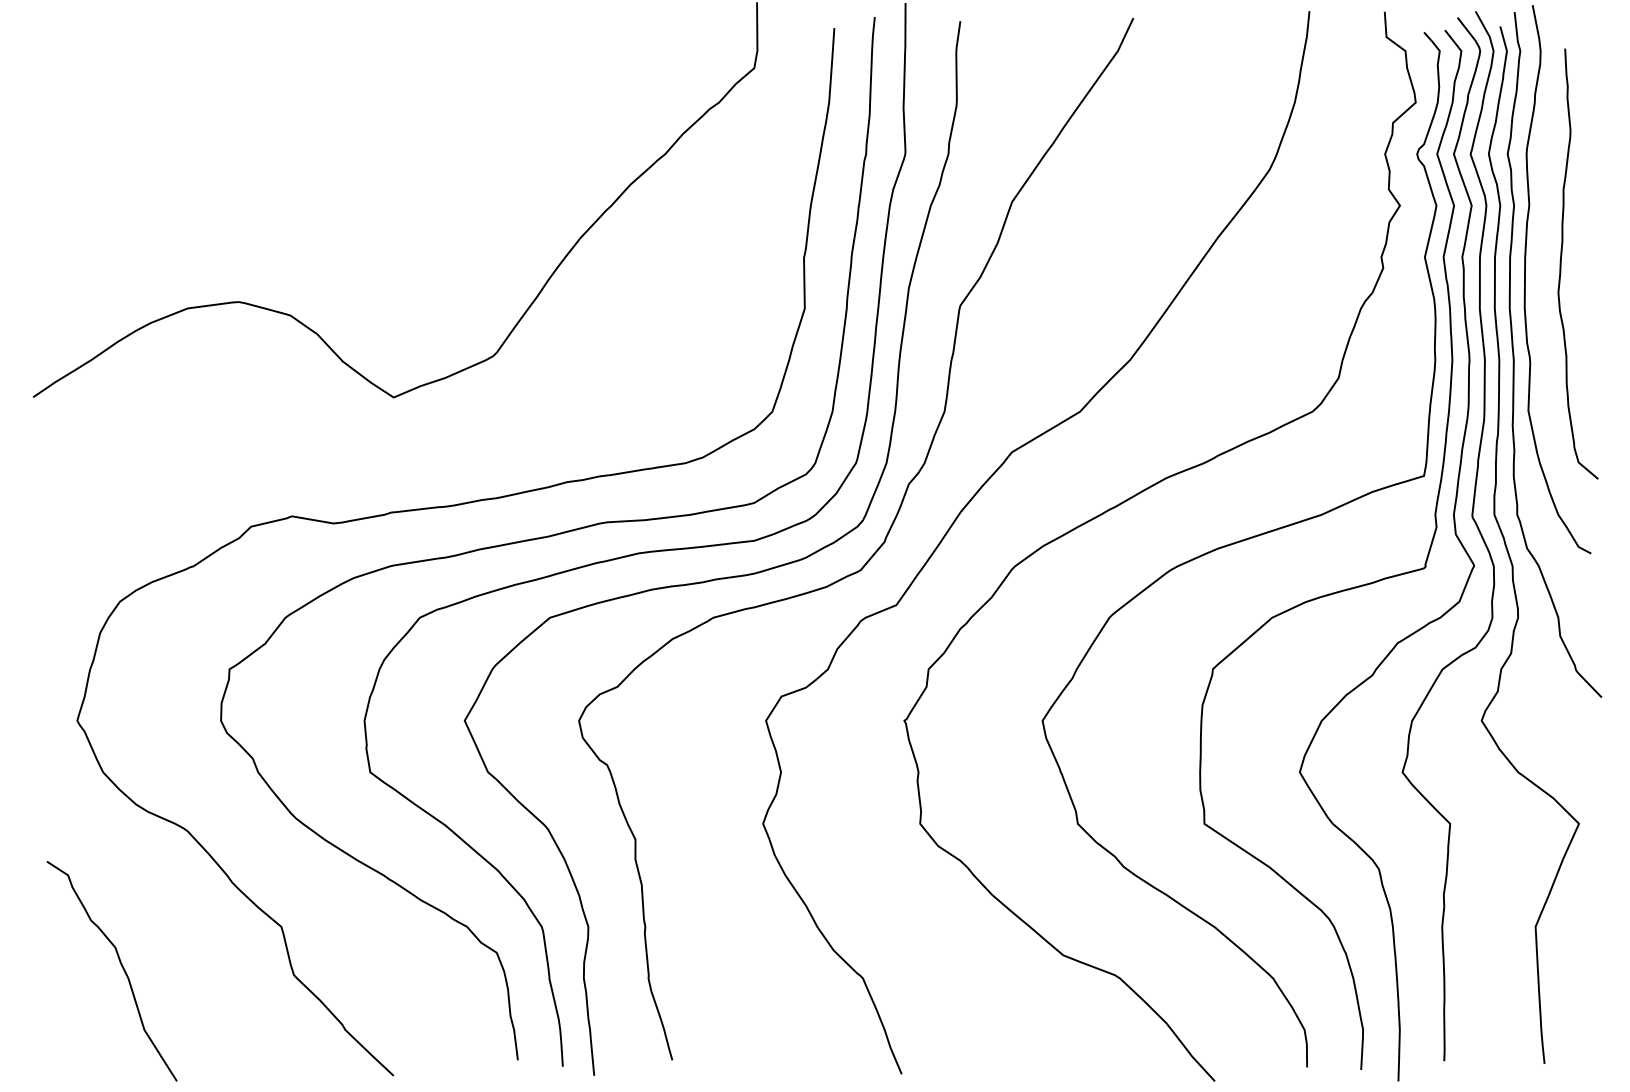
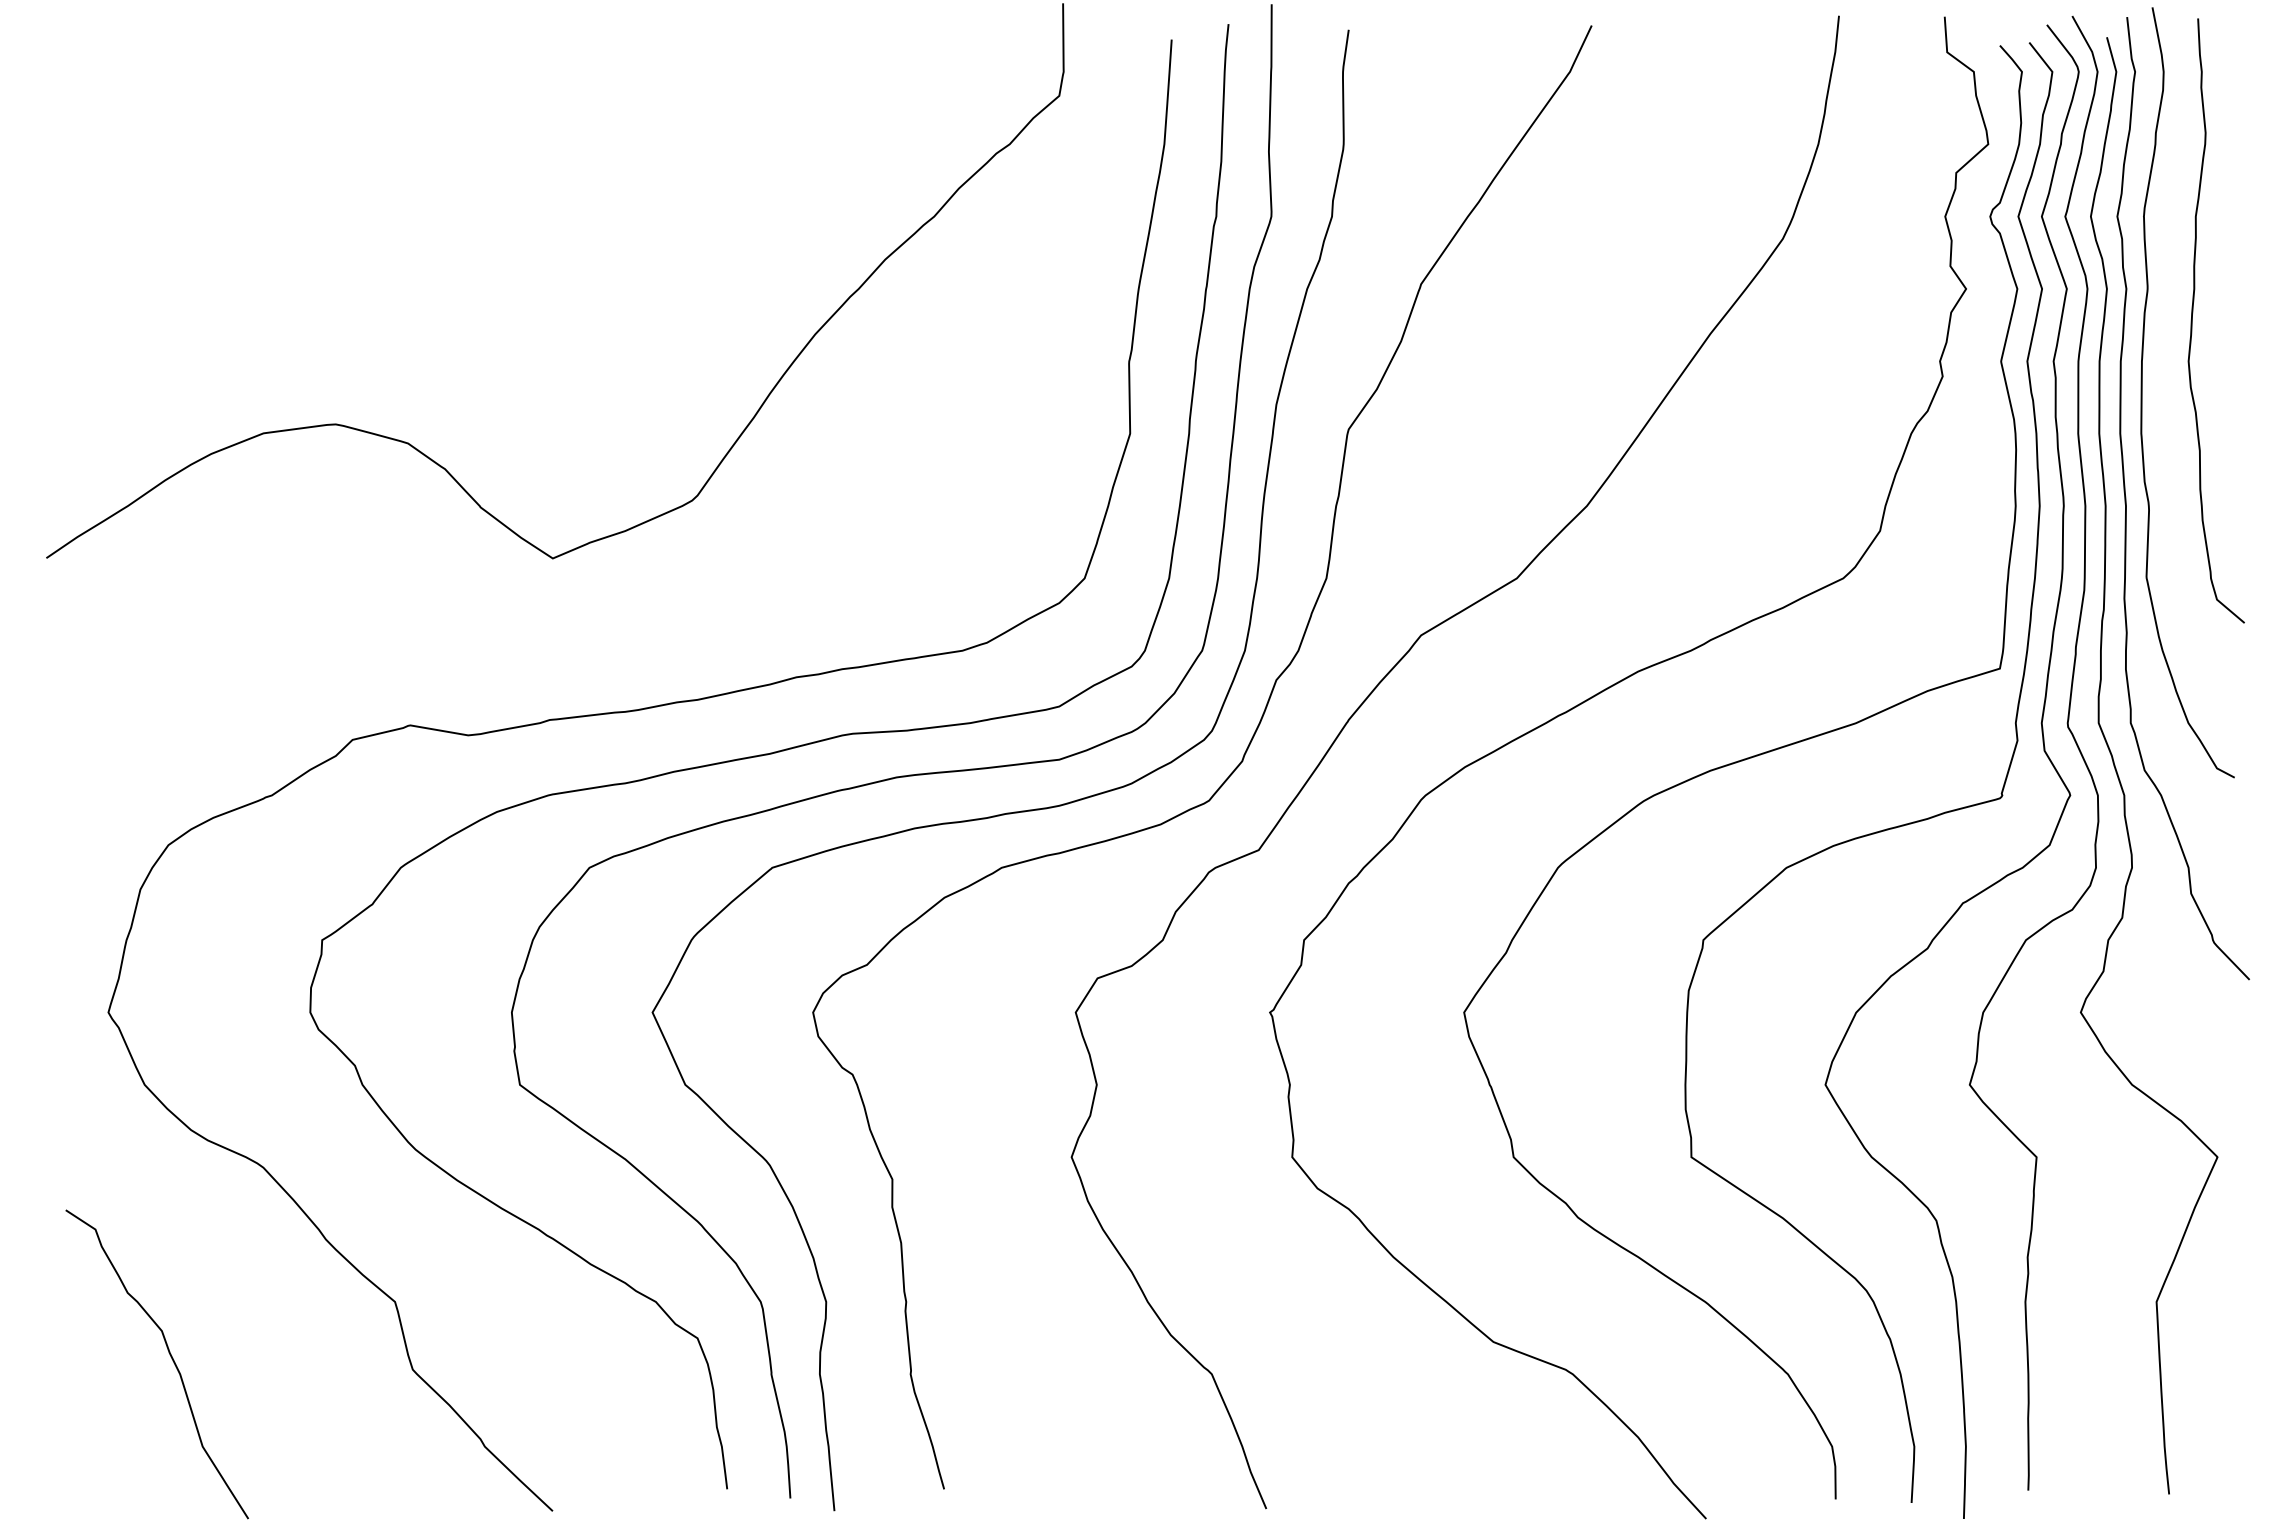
curve: (1561, 263) -> (2192, 320), moved

